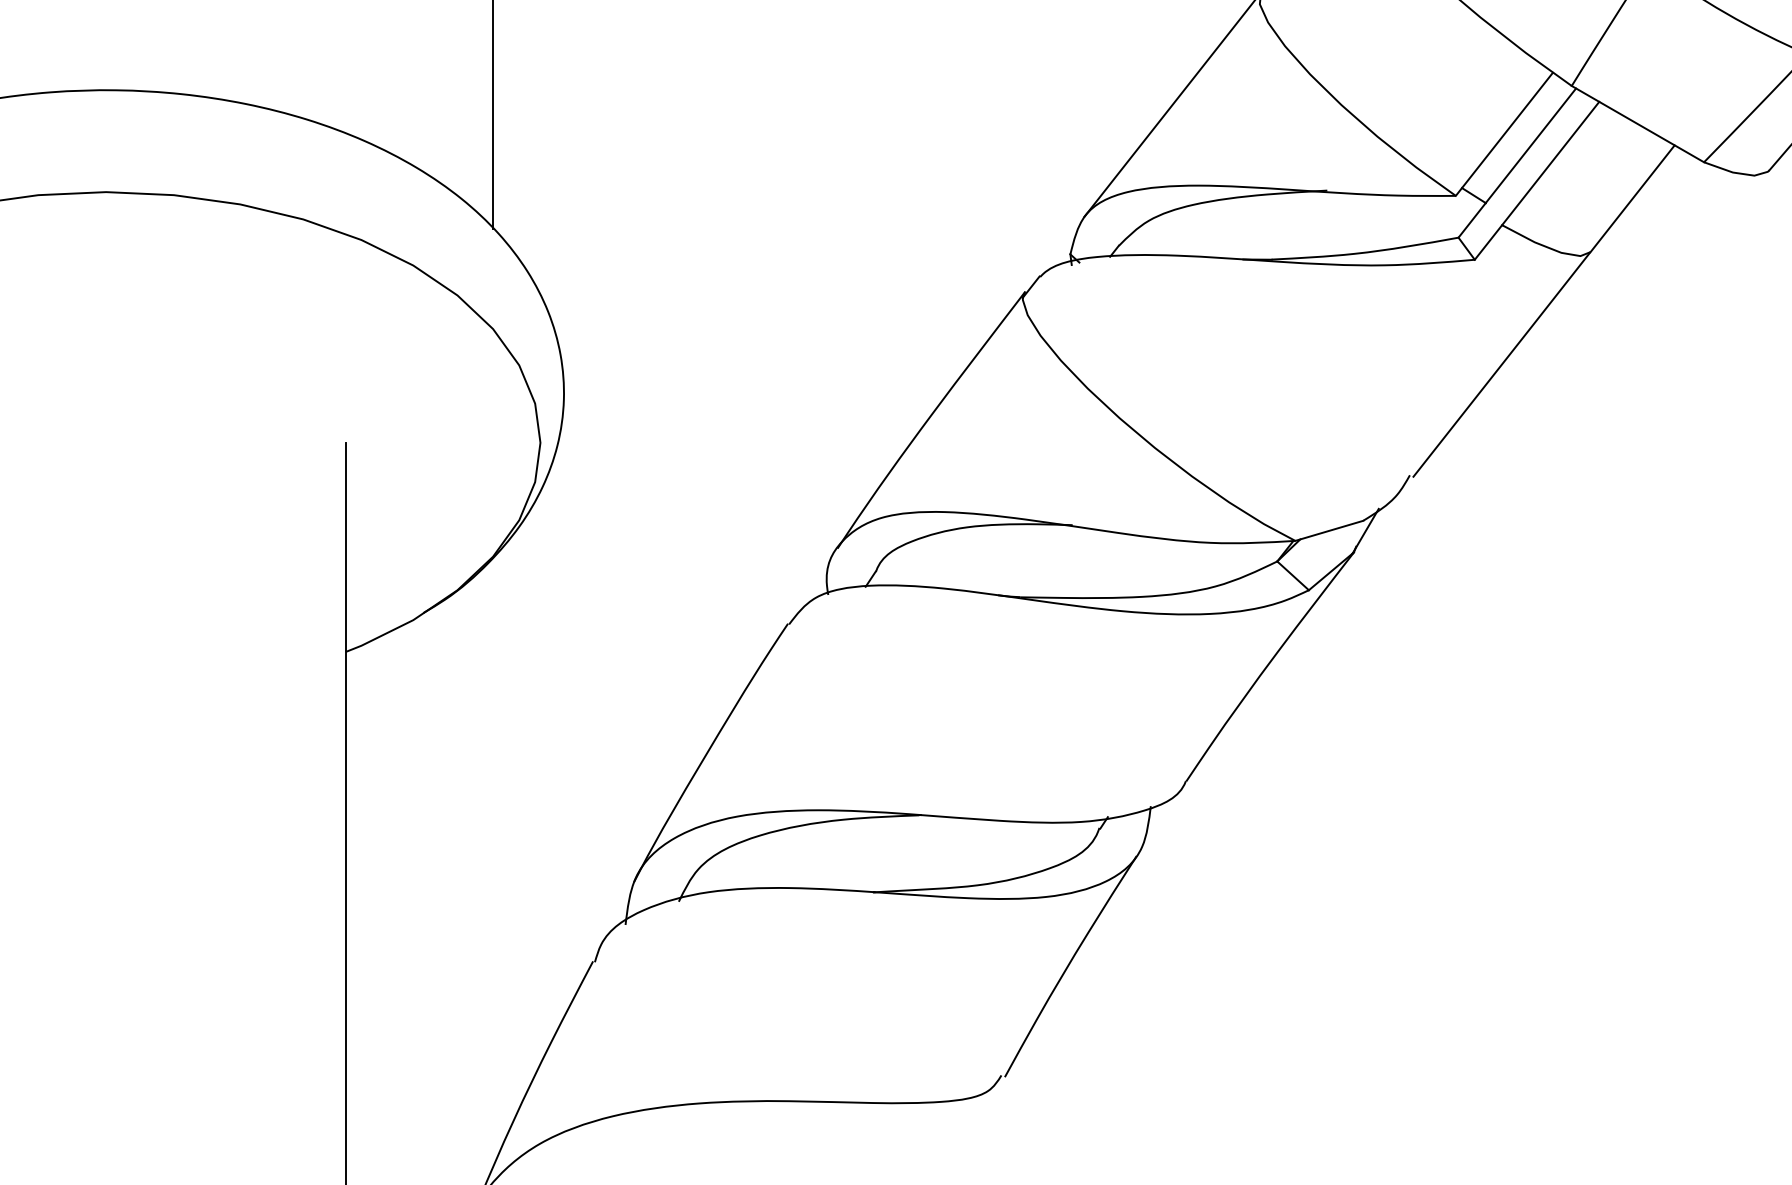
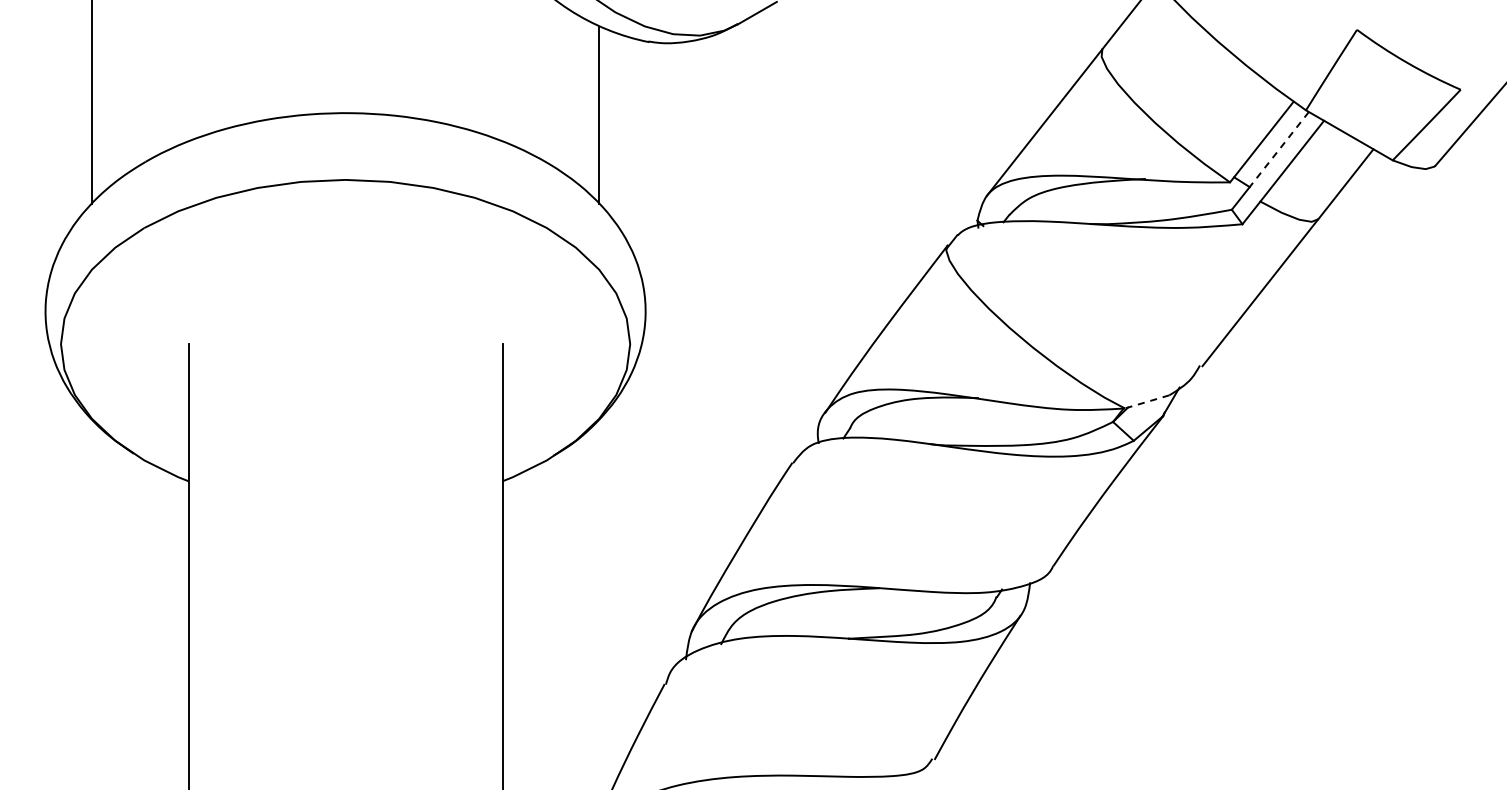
line: (1531, 145) -> (1279, 149), solid -> dashed
line: (1328, 531) -> (1146, 402), solid -> dashed

